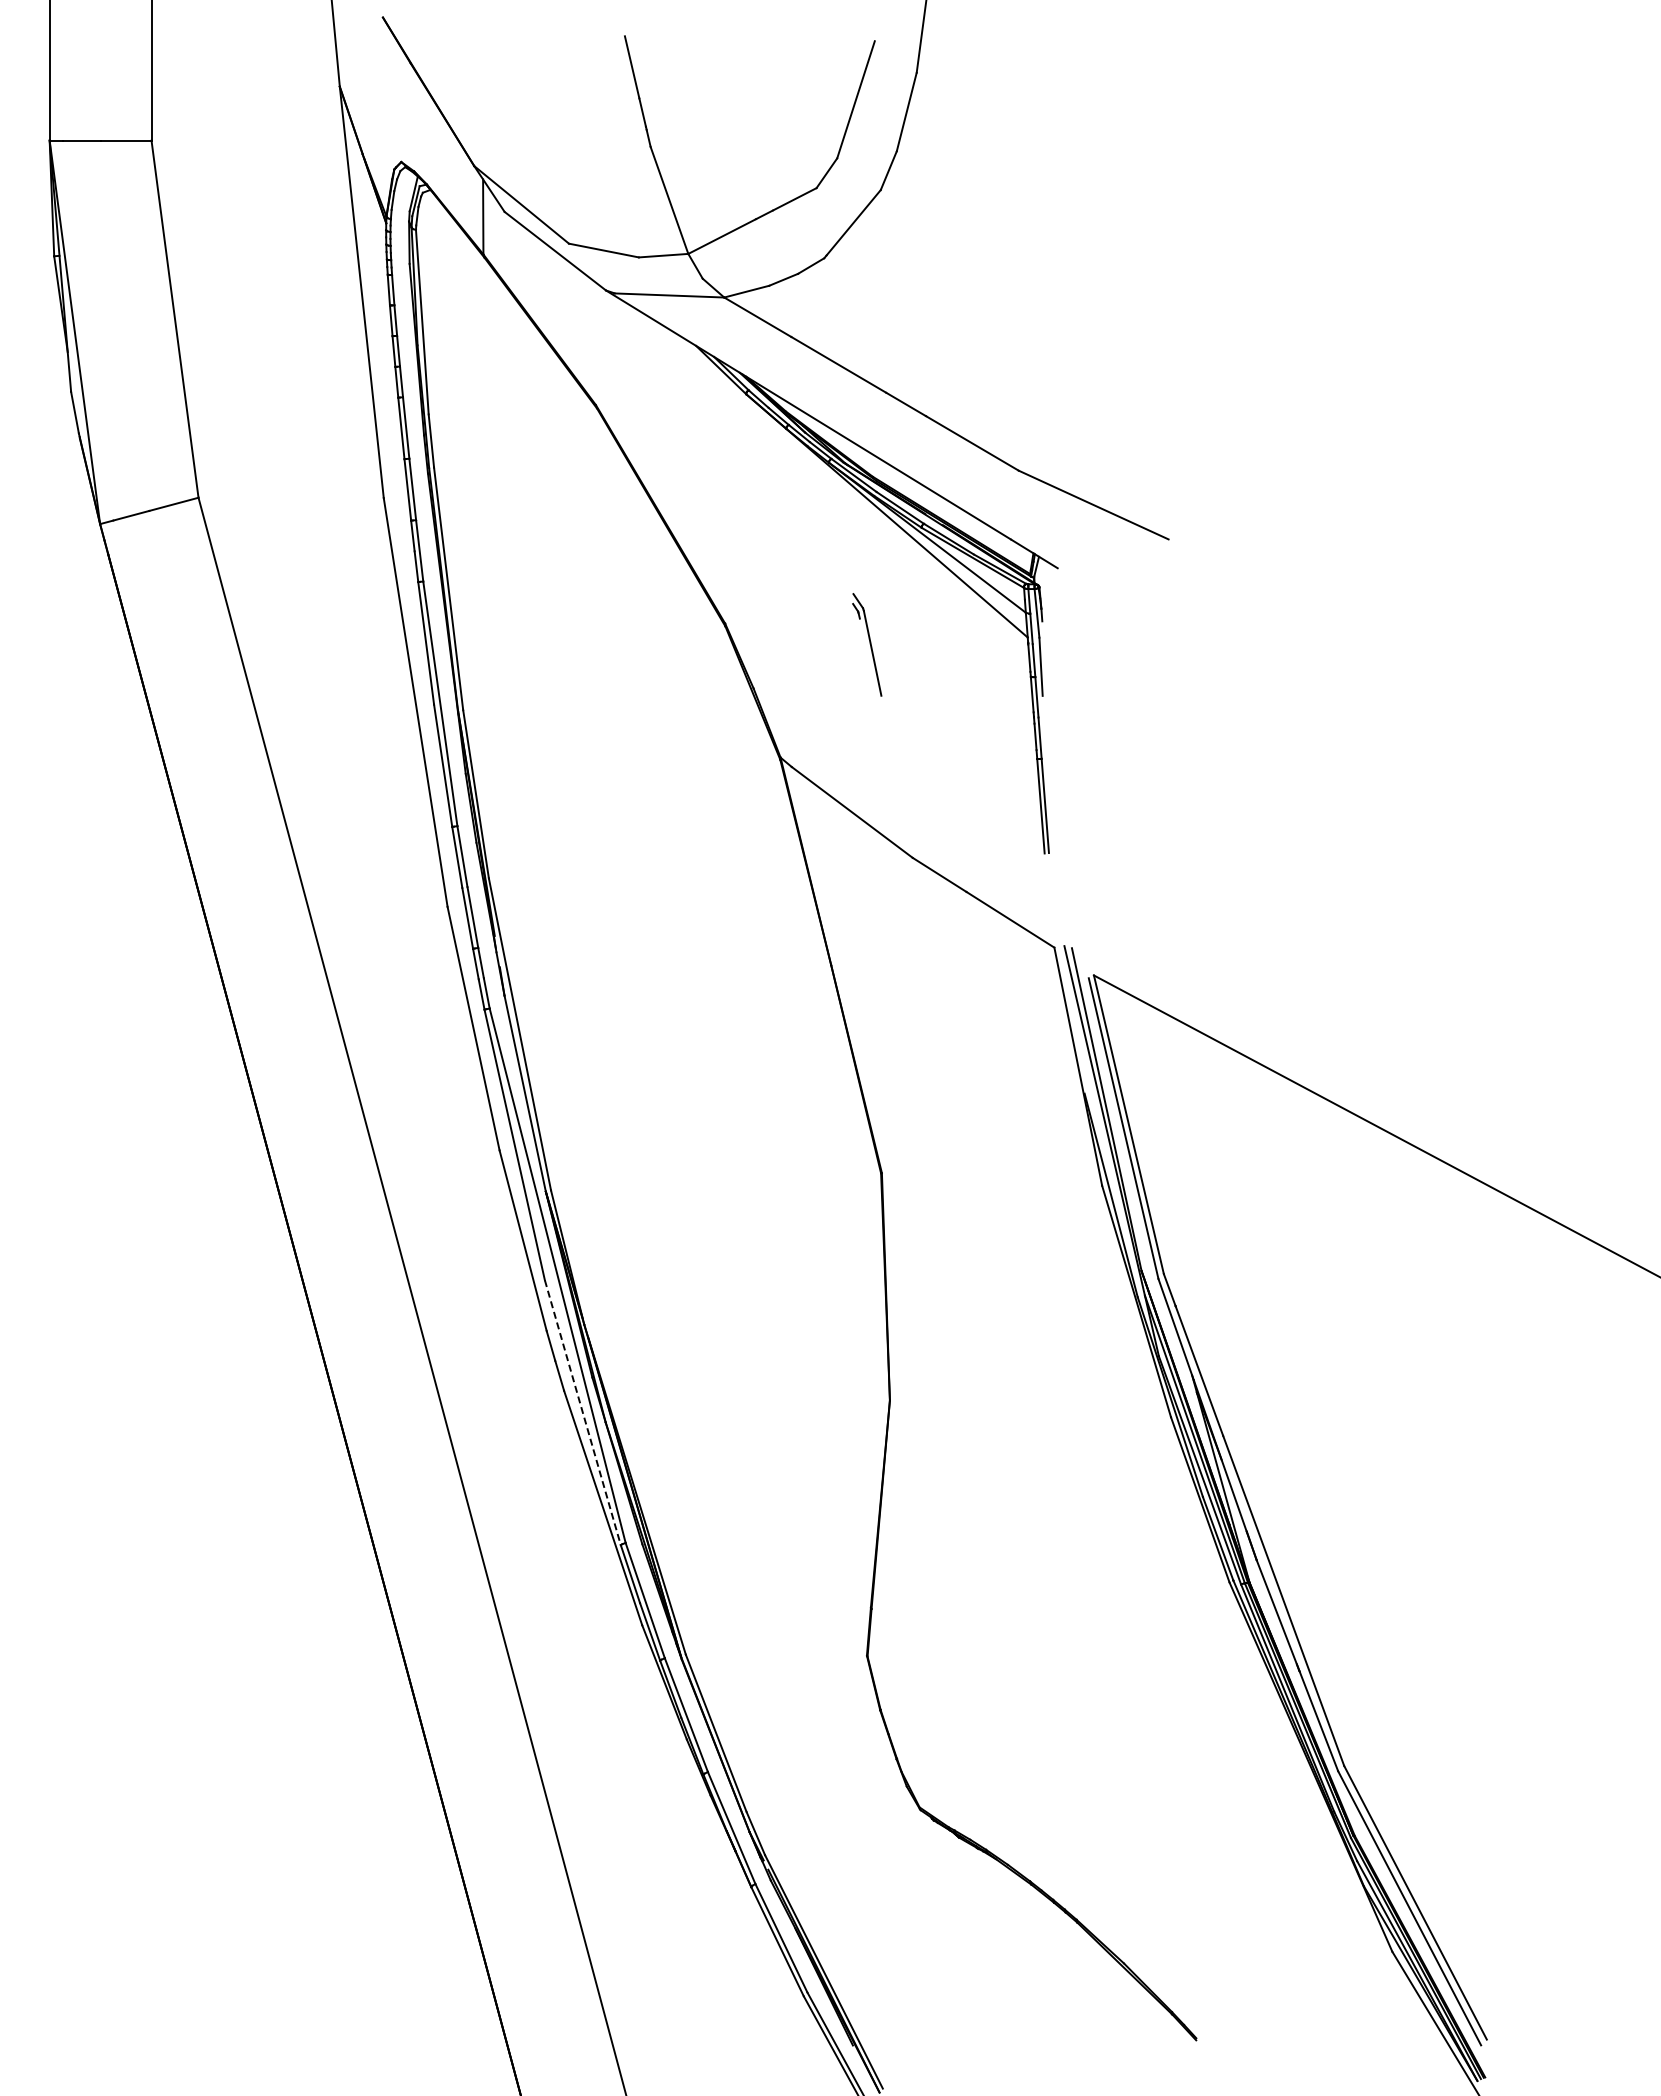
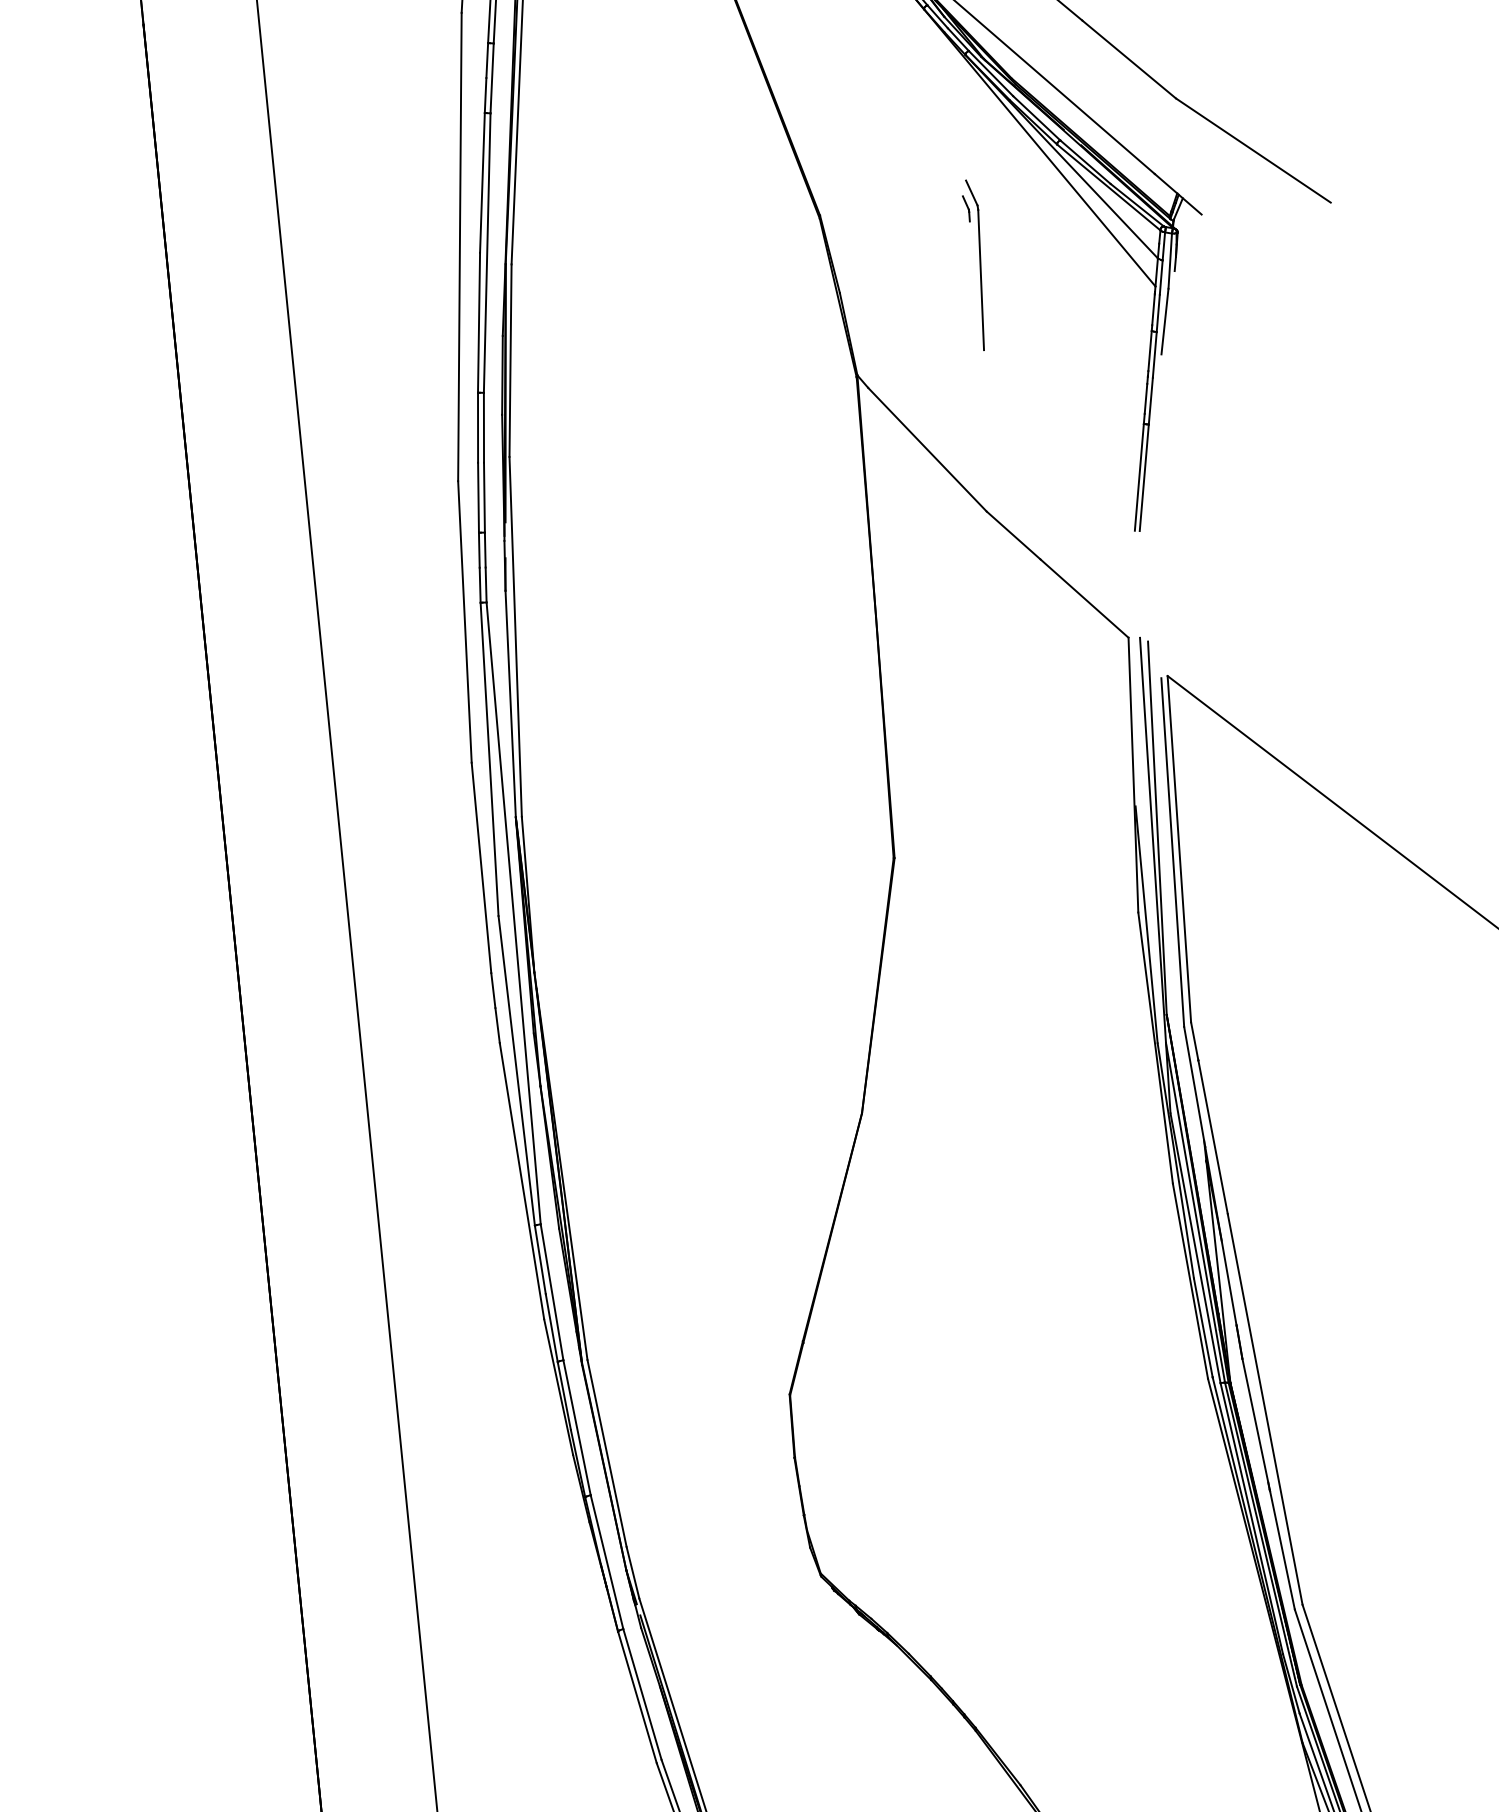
part: (867, 644) -> (975, 264), size x1.43
line: (582, 1412) -> (516, 1070), dashed -> solid

